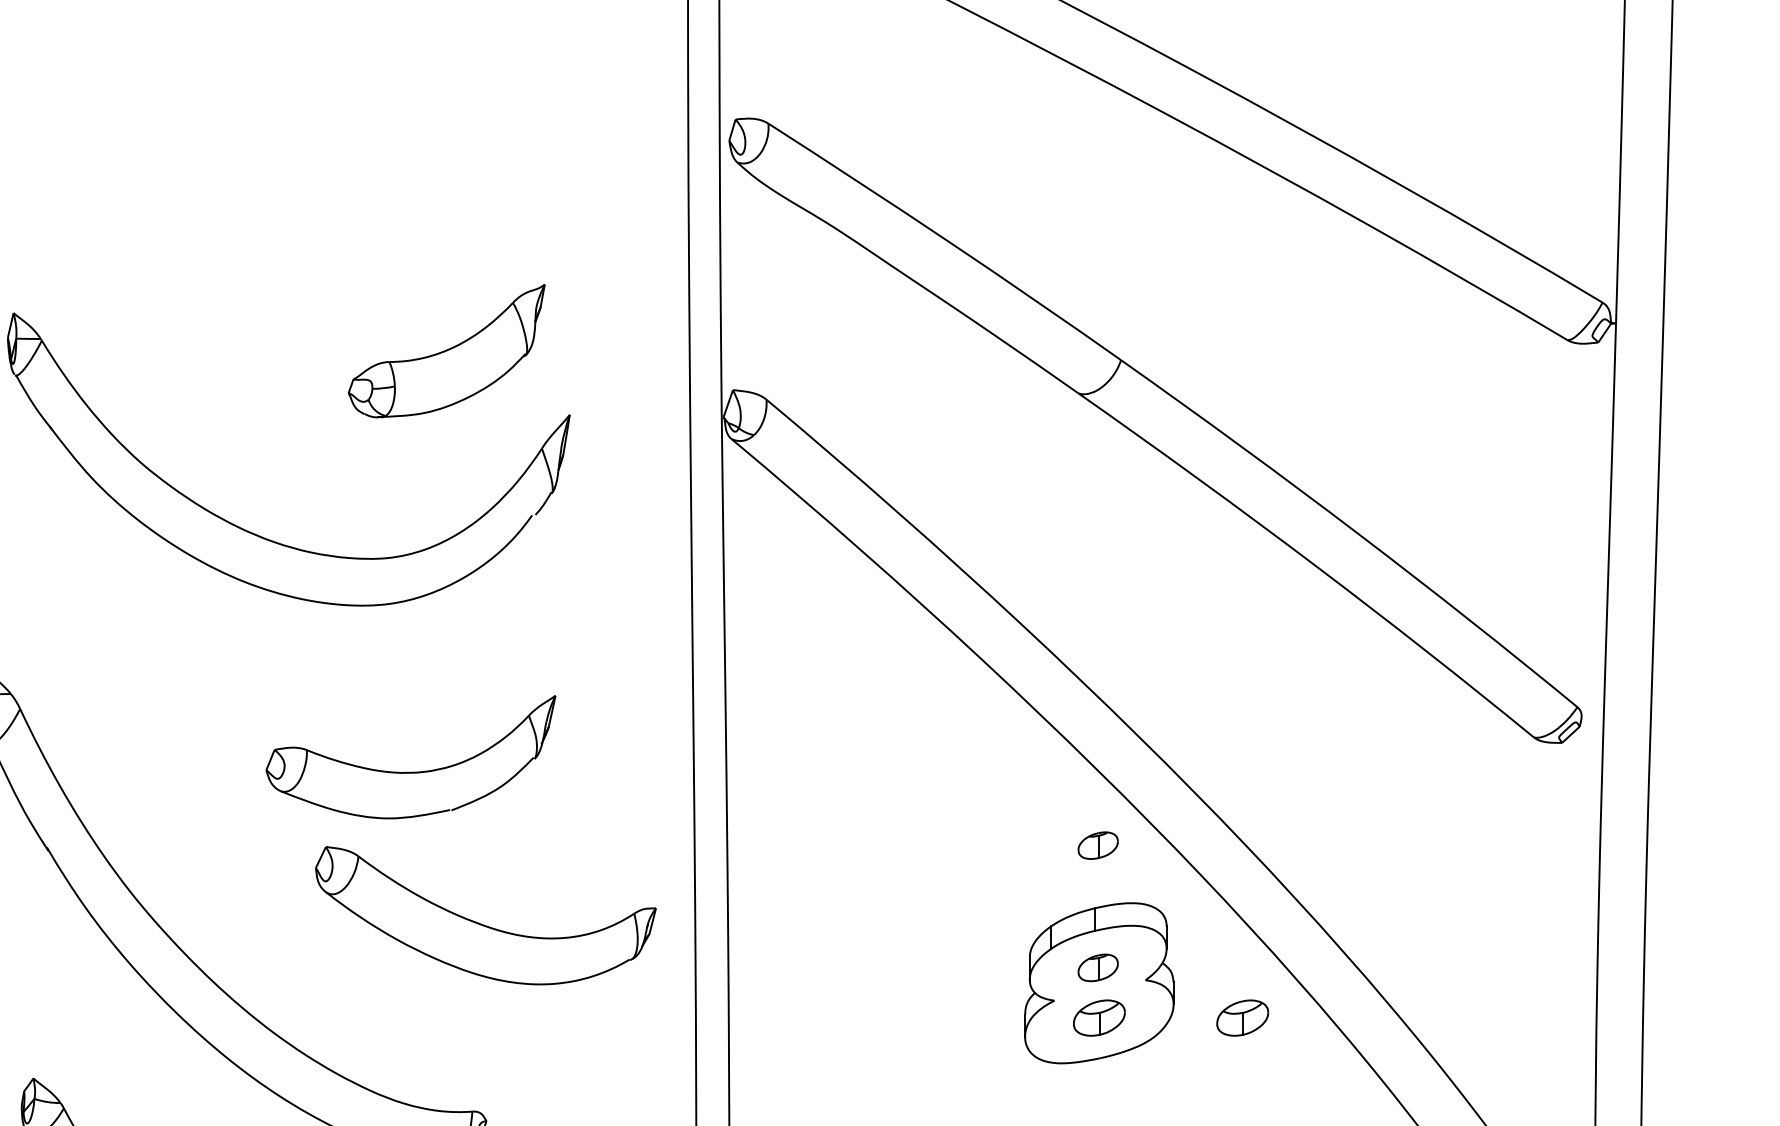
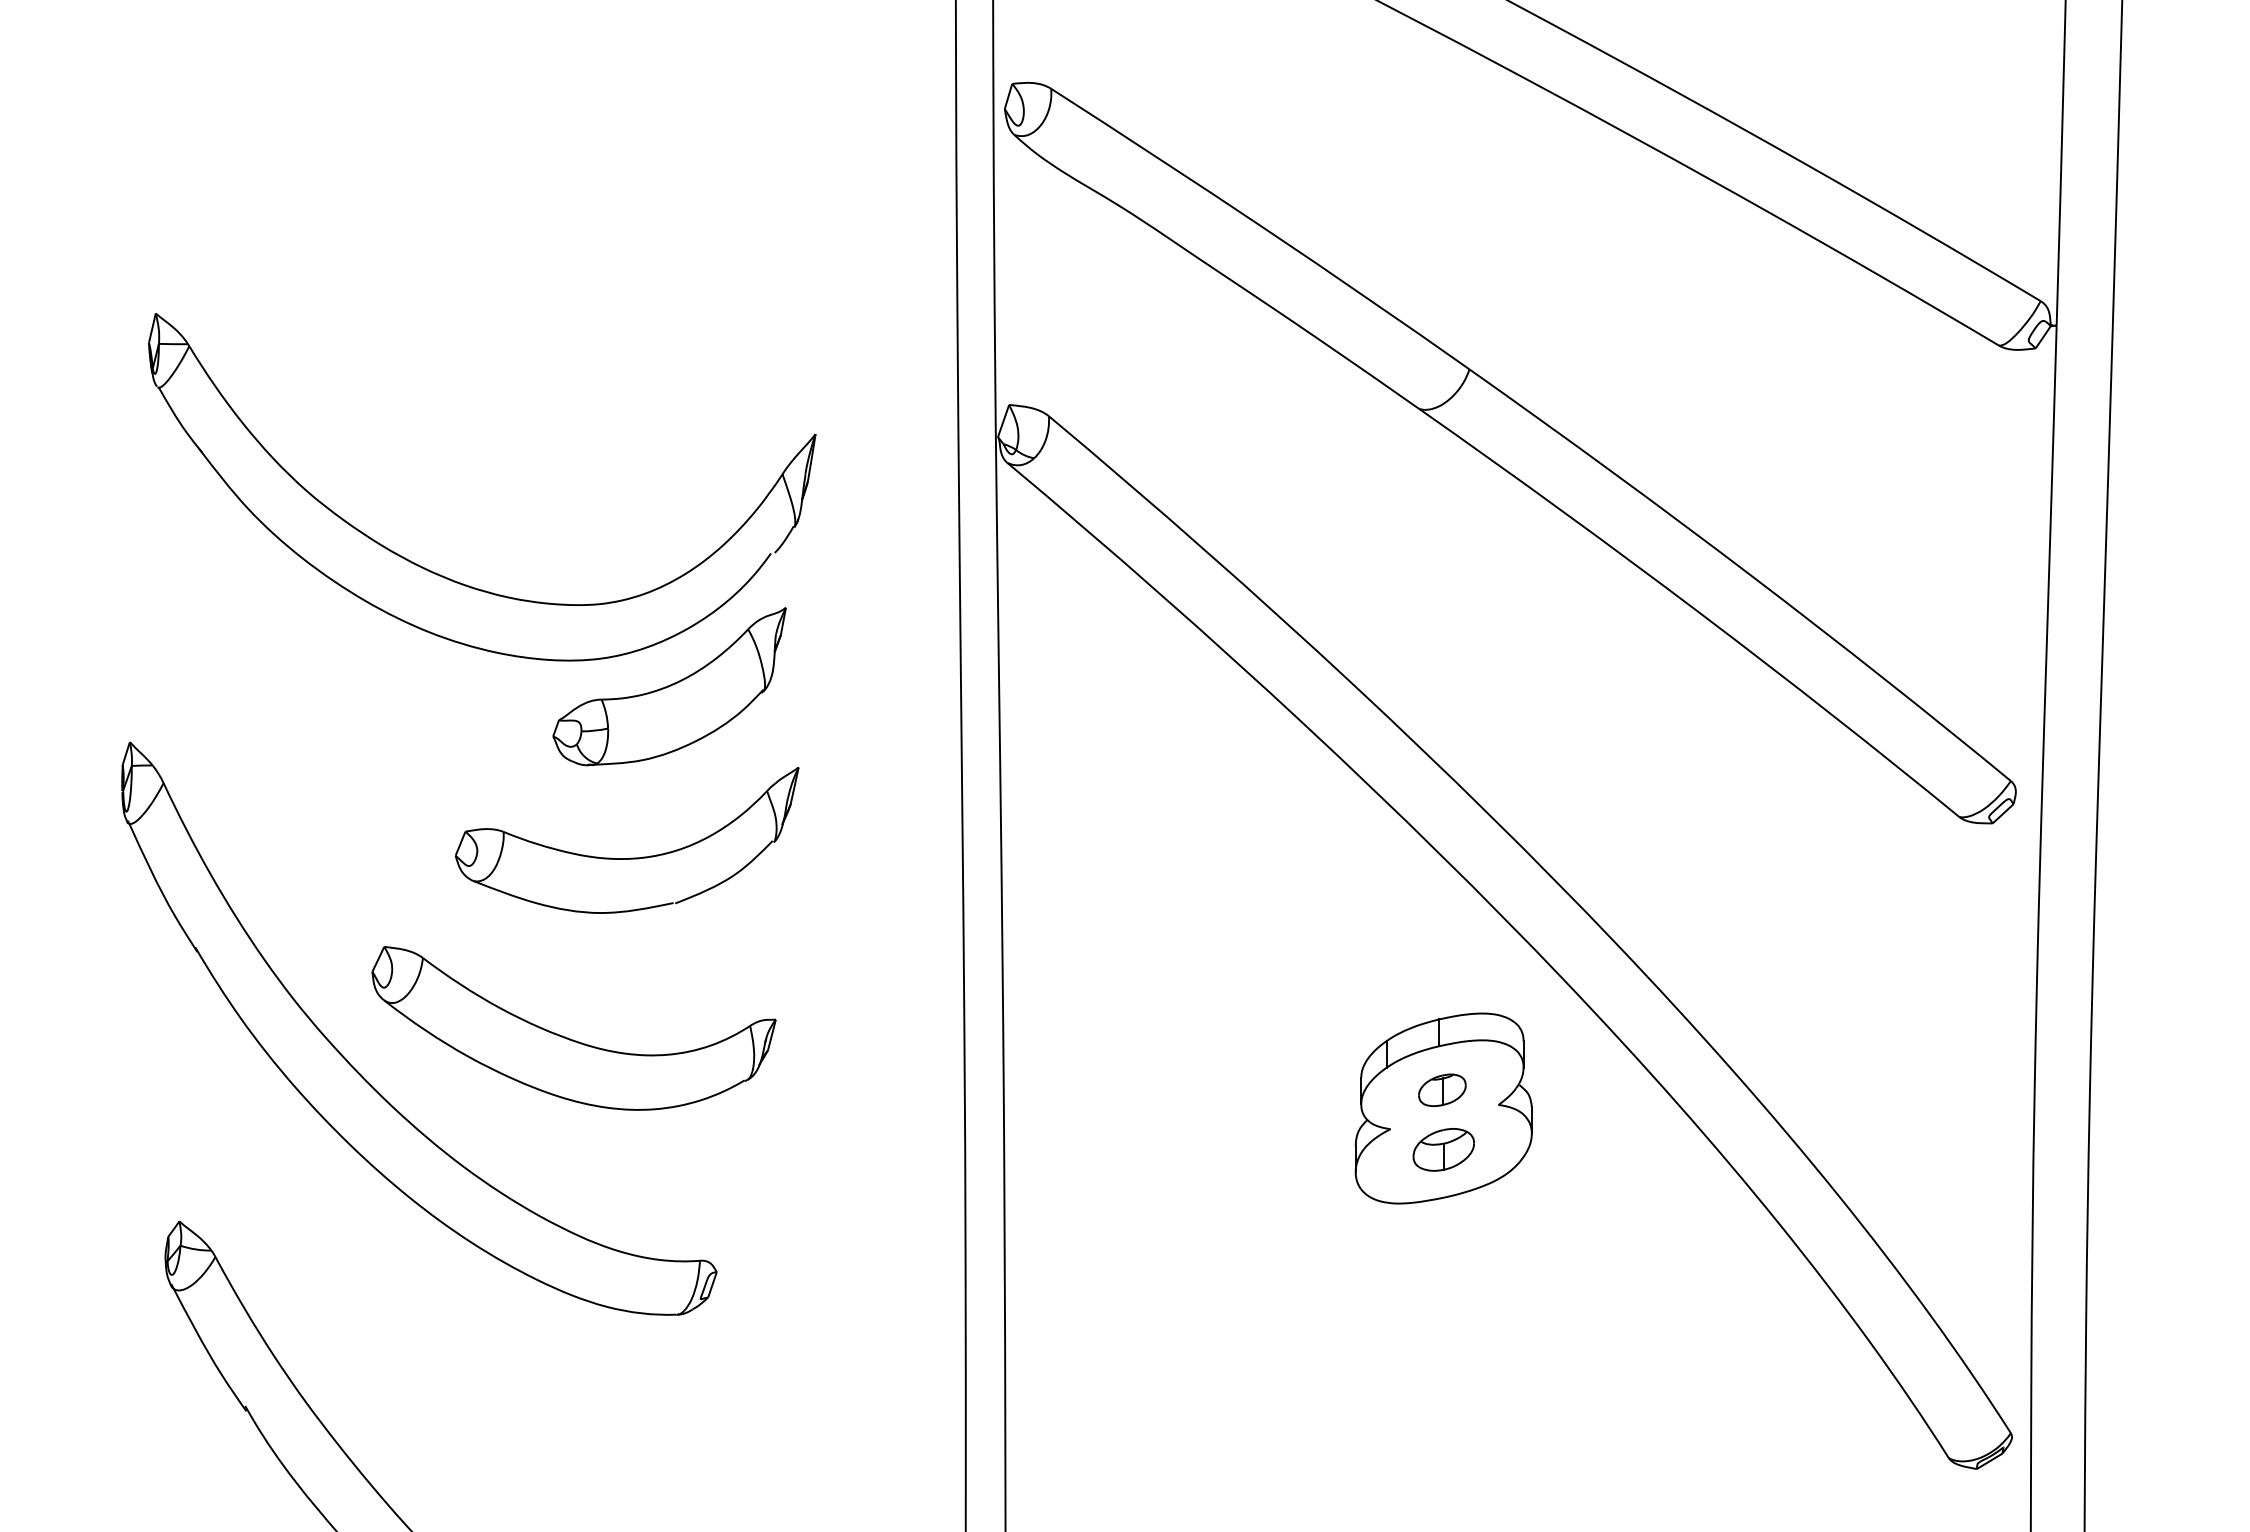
part: (446, 350) -> (669, 686), moved
part: (1098, 844) -> (1442, 944), removed
part: (482, 924) -> (570, 1038), moved
part: (1242, 1017) -> (1613, 1149), removed

